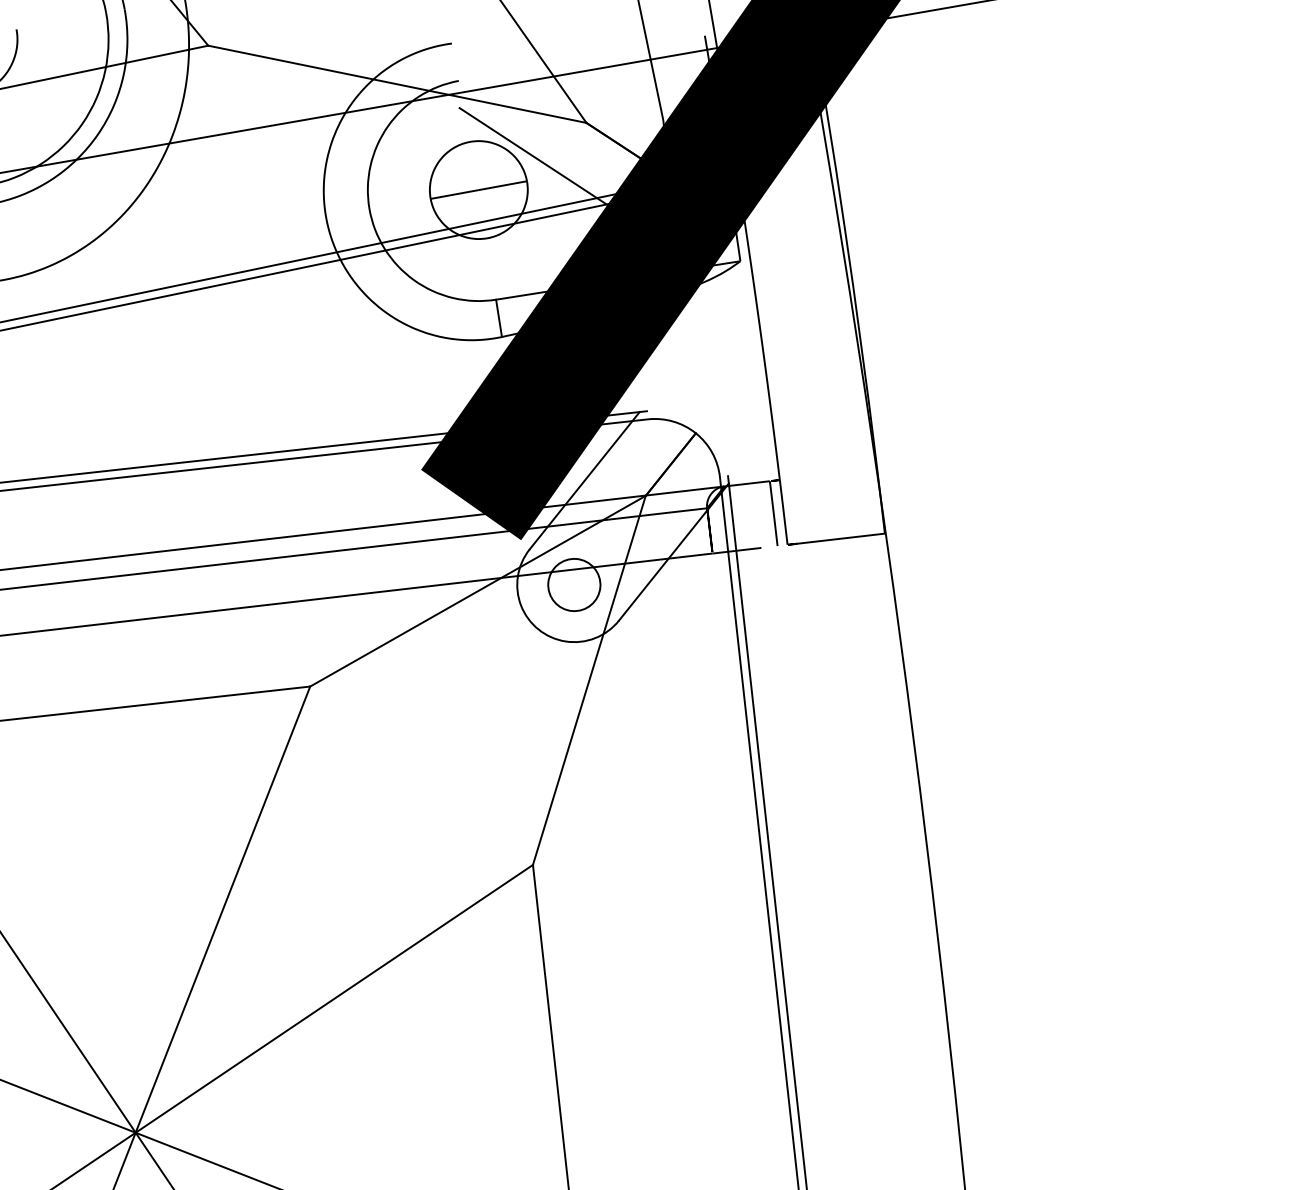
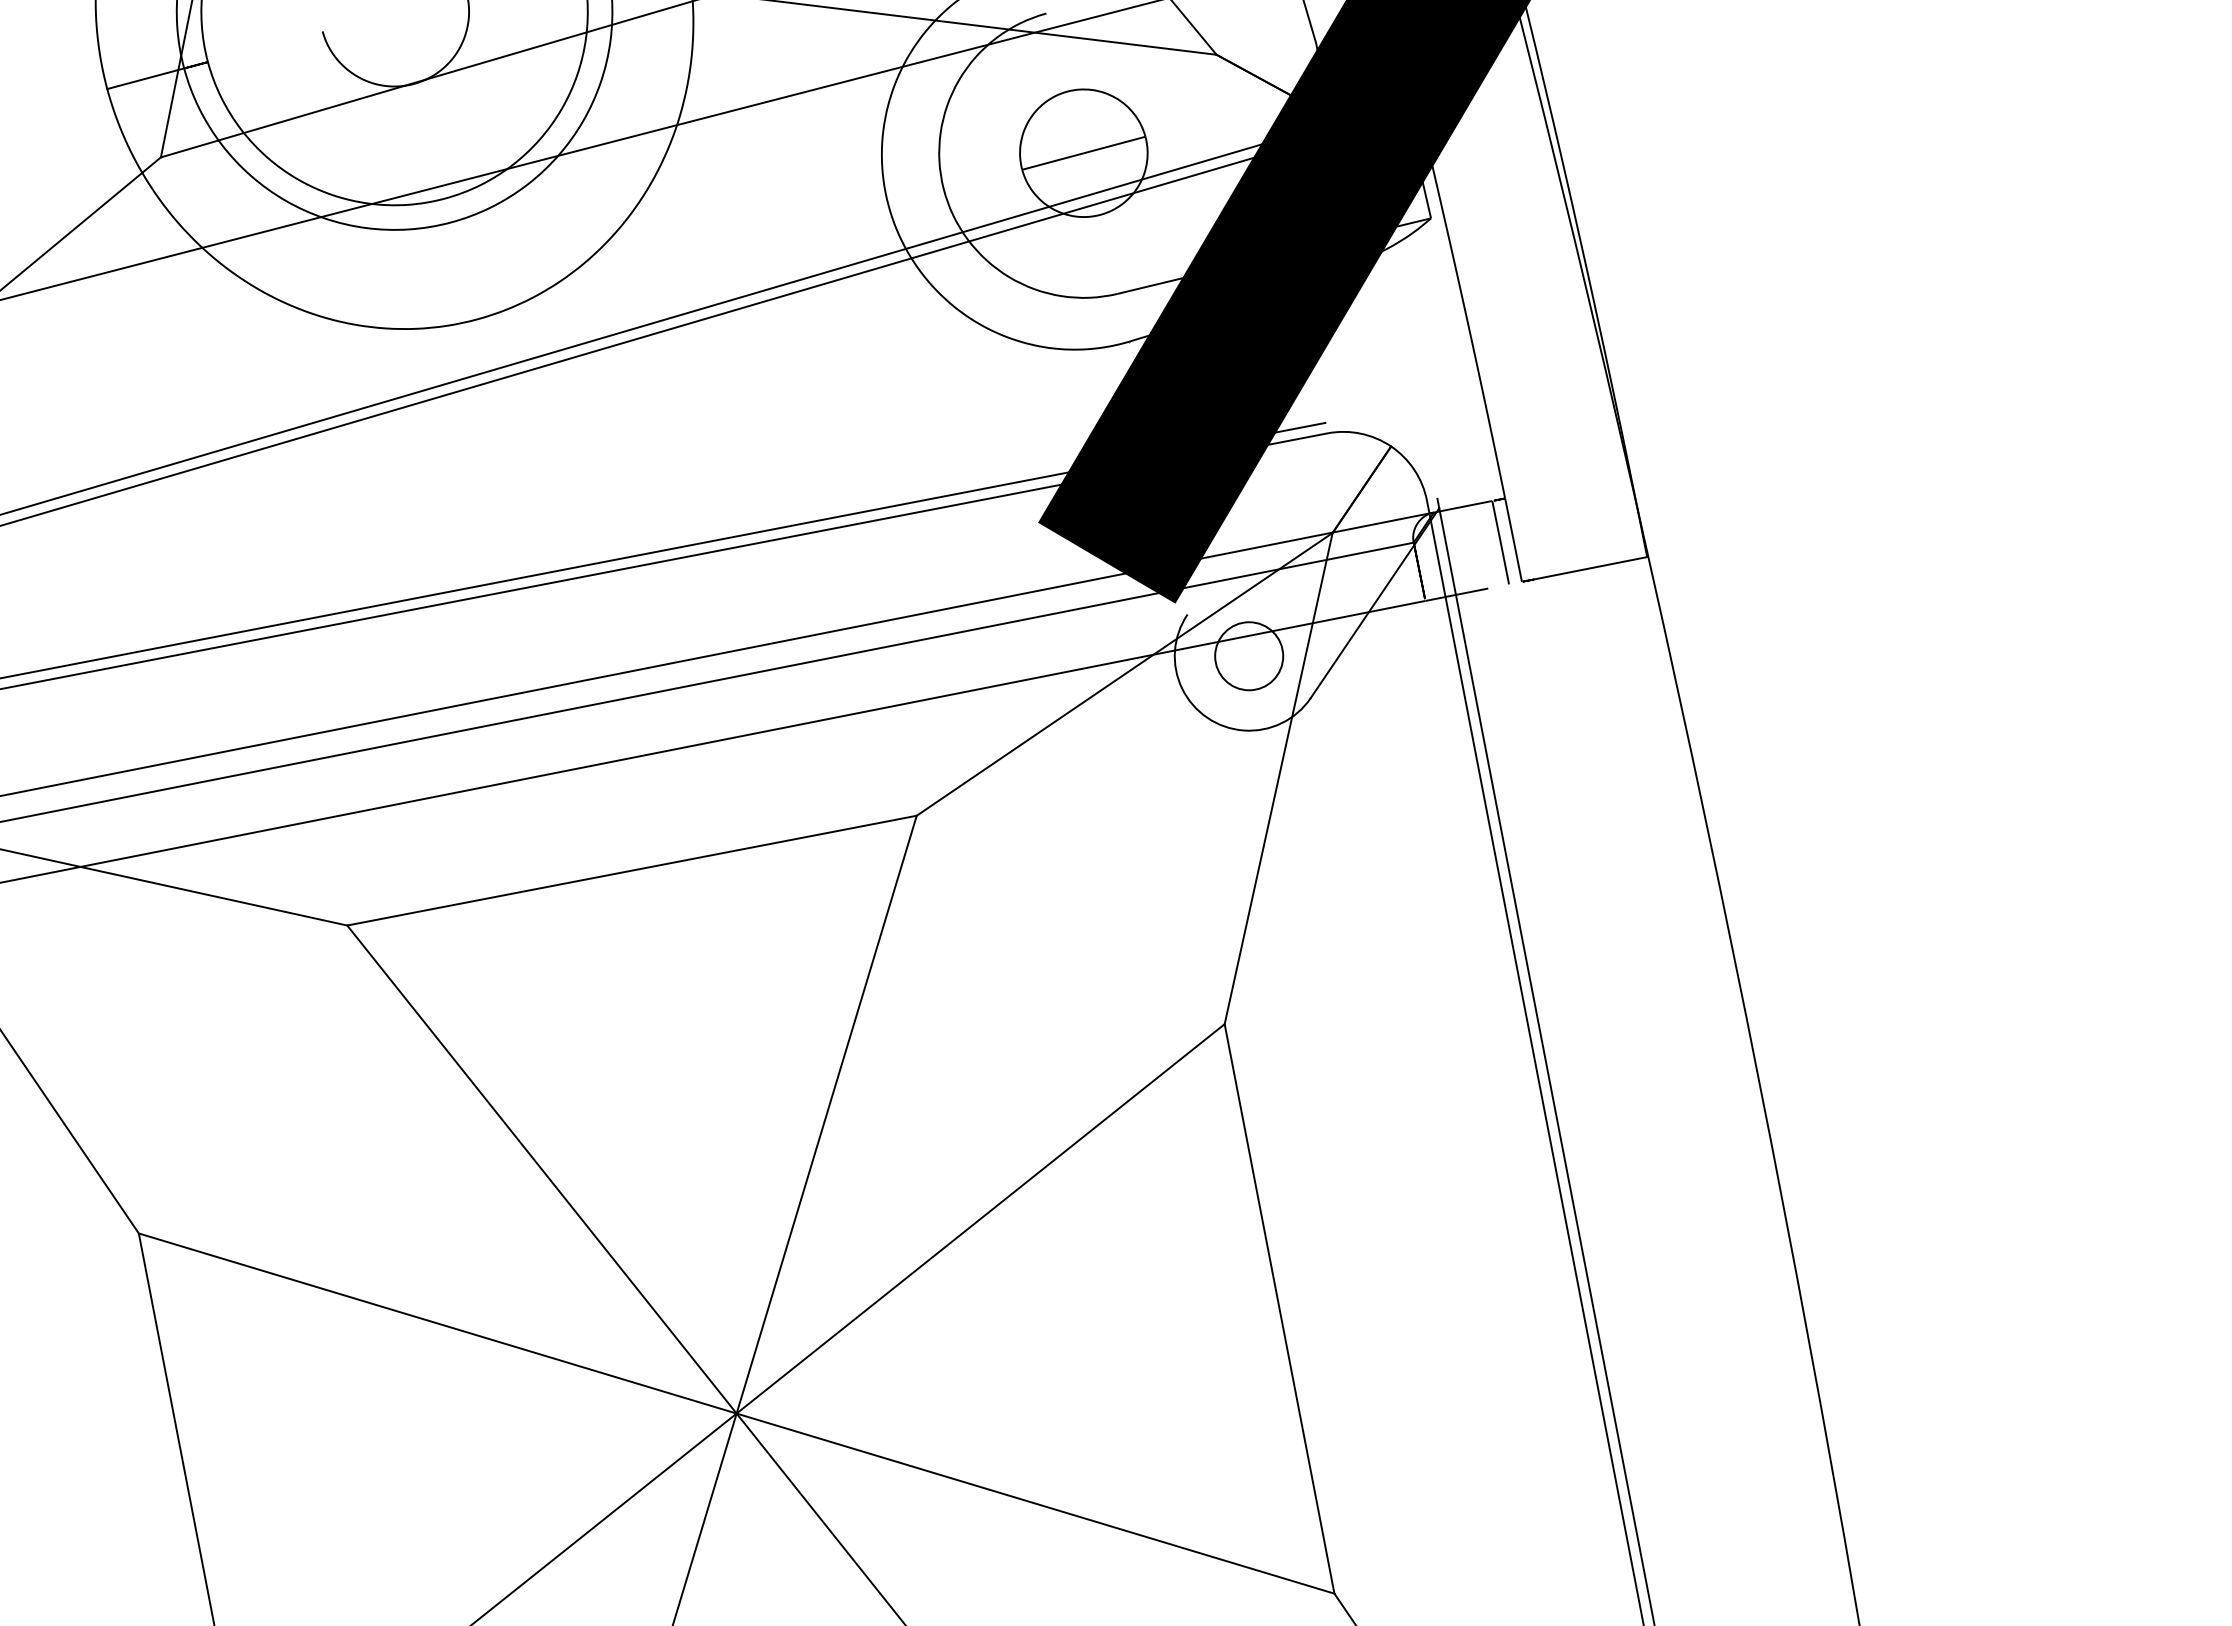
line: (532, 156) -> (1150, 103), removed
line: (584, 480) -> (1251, 519), removed

